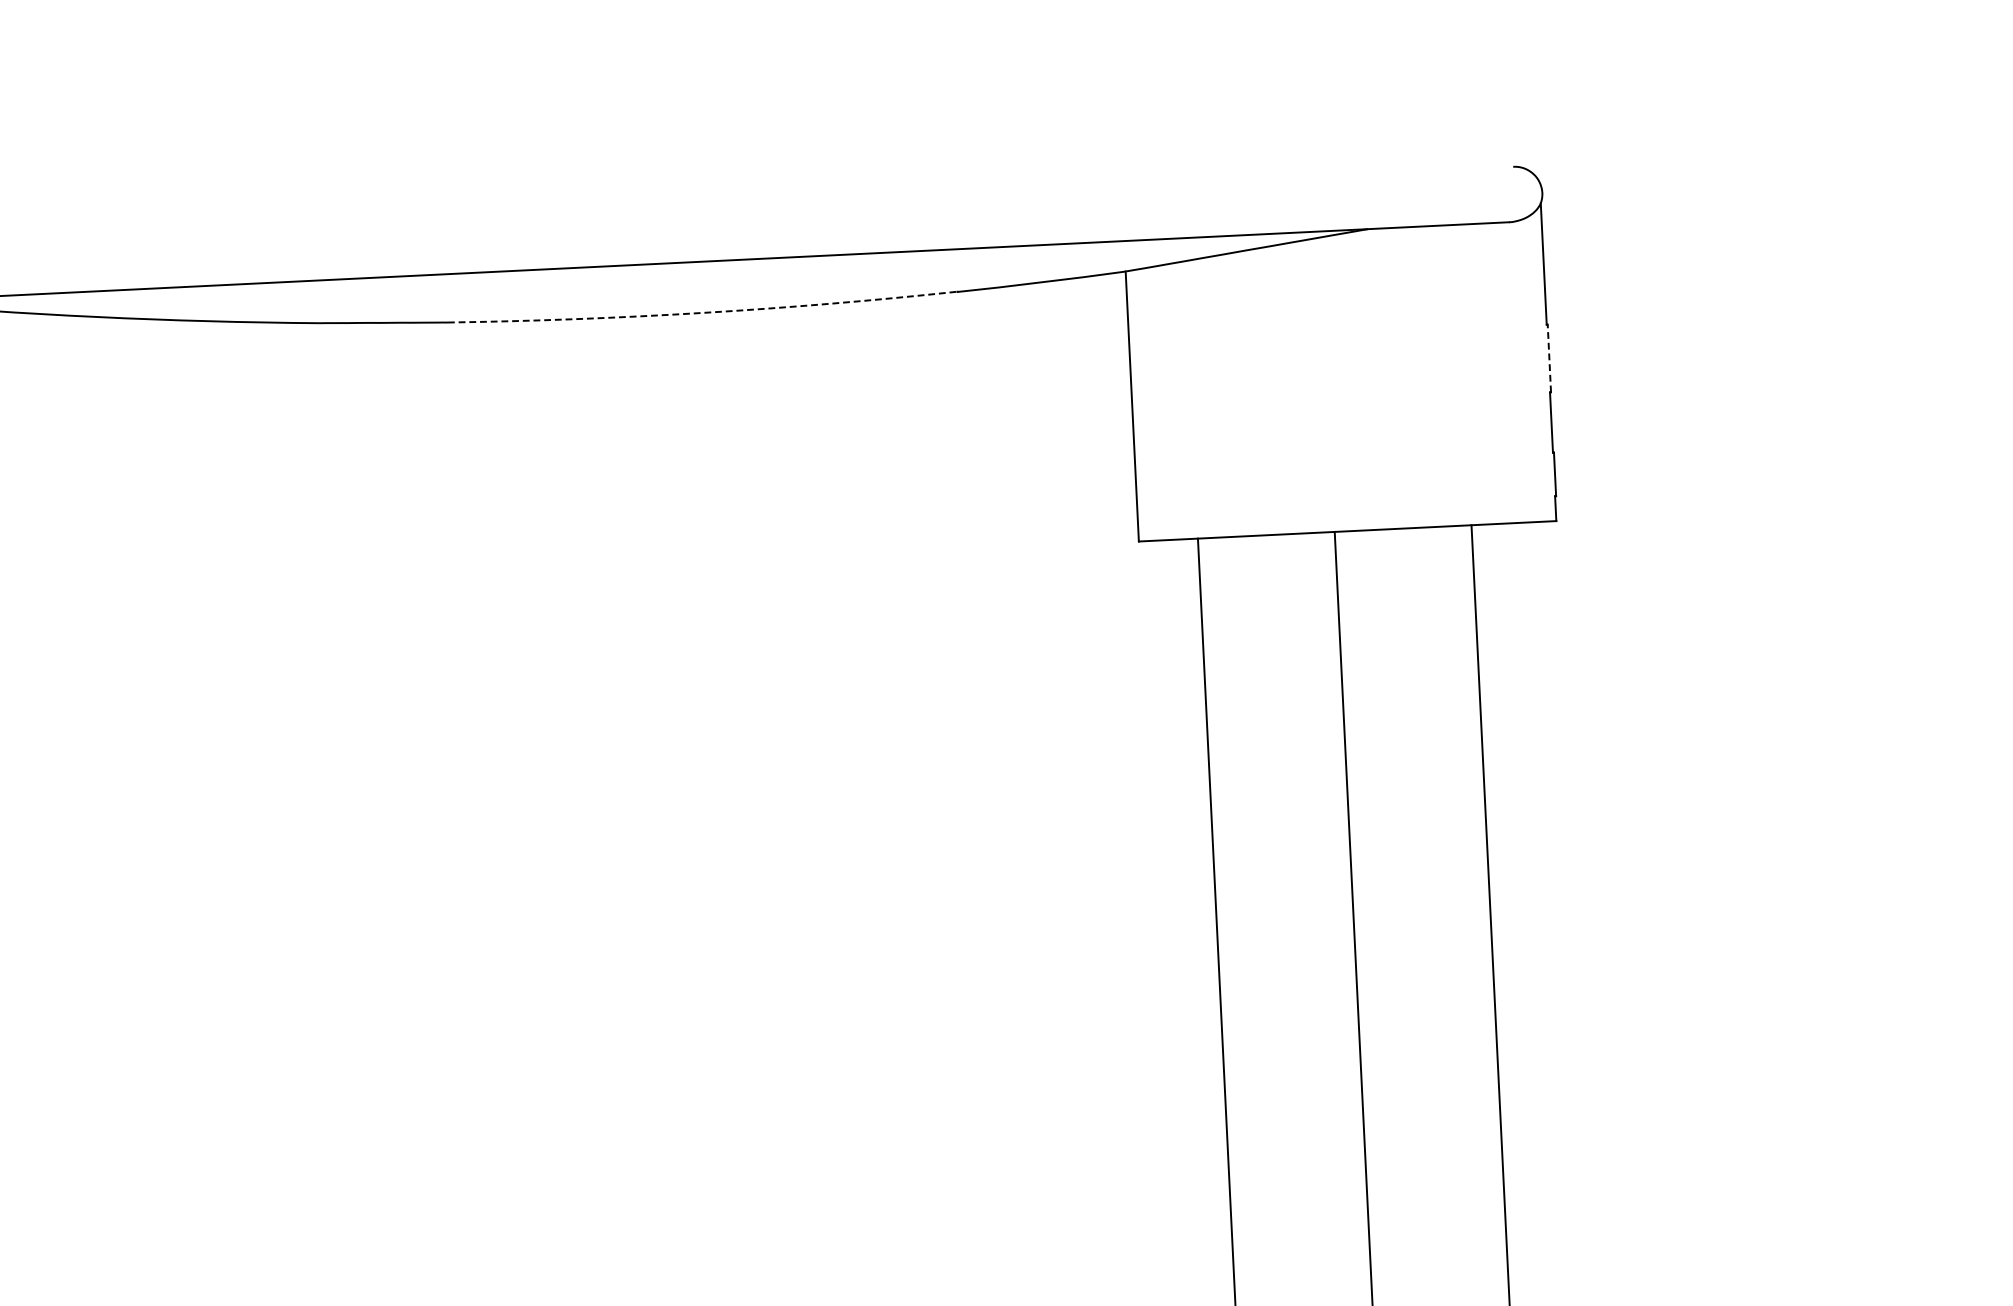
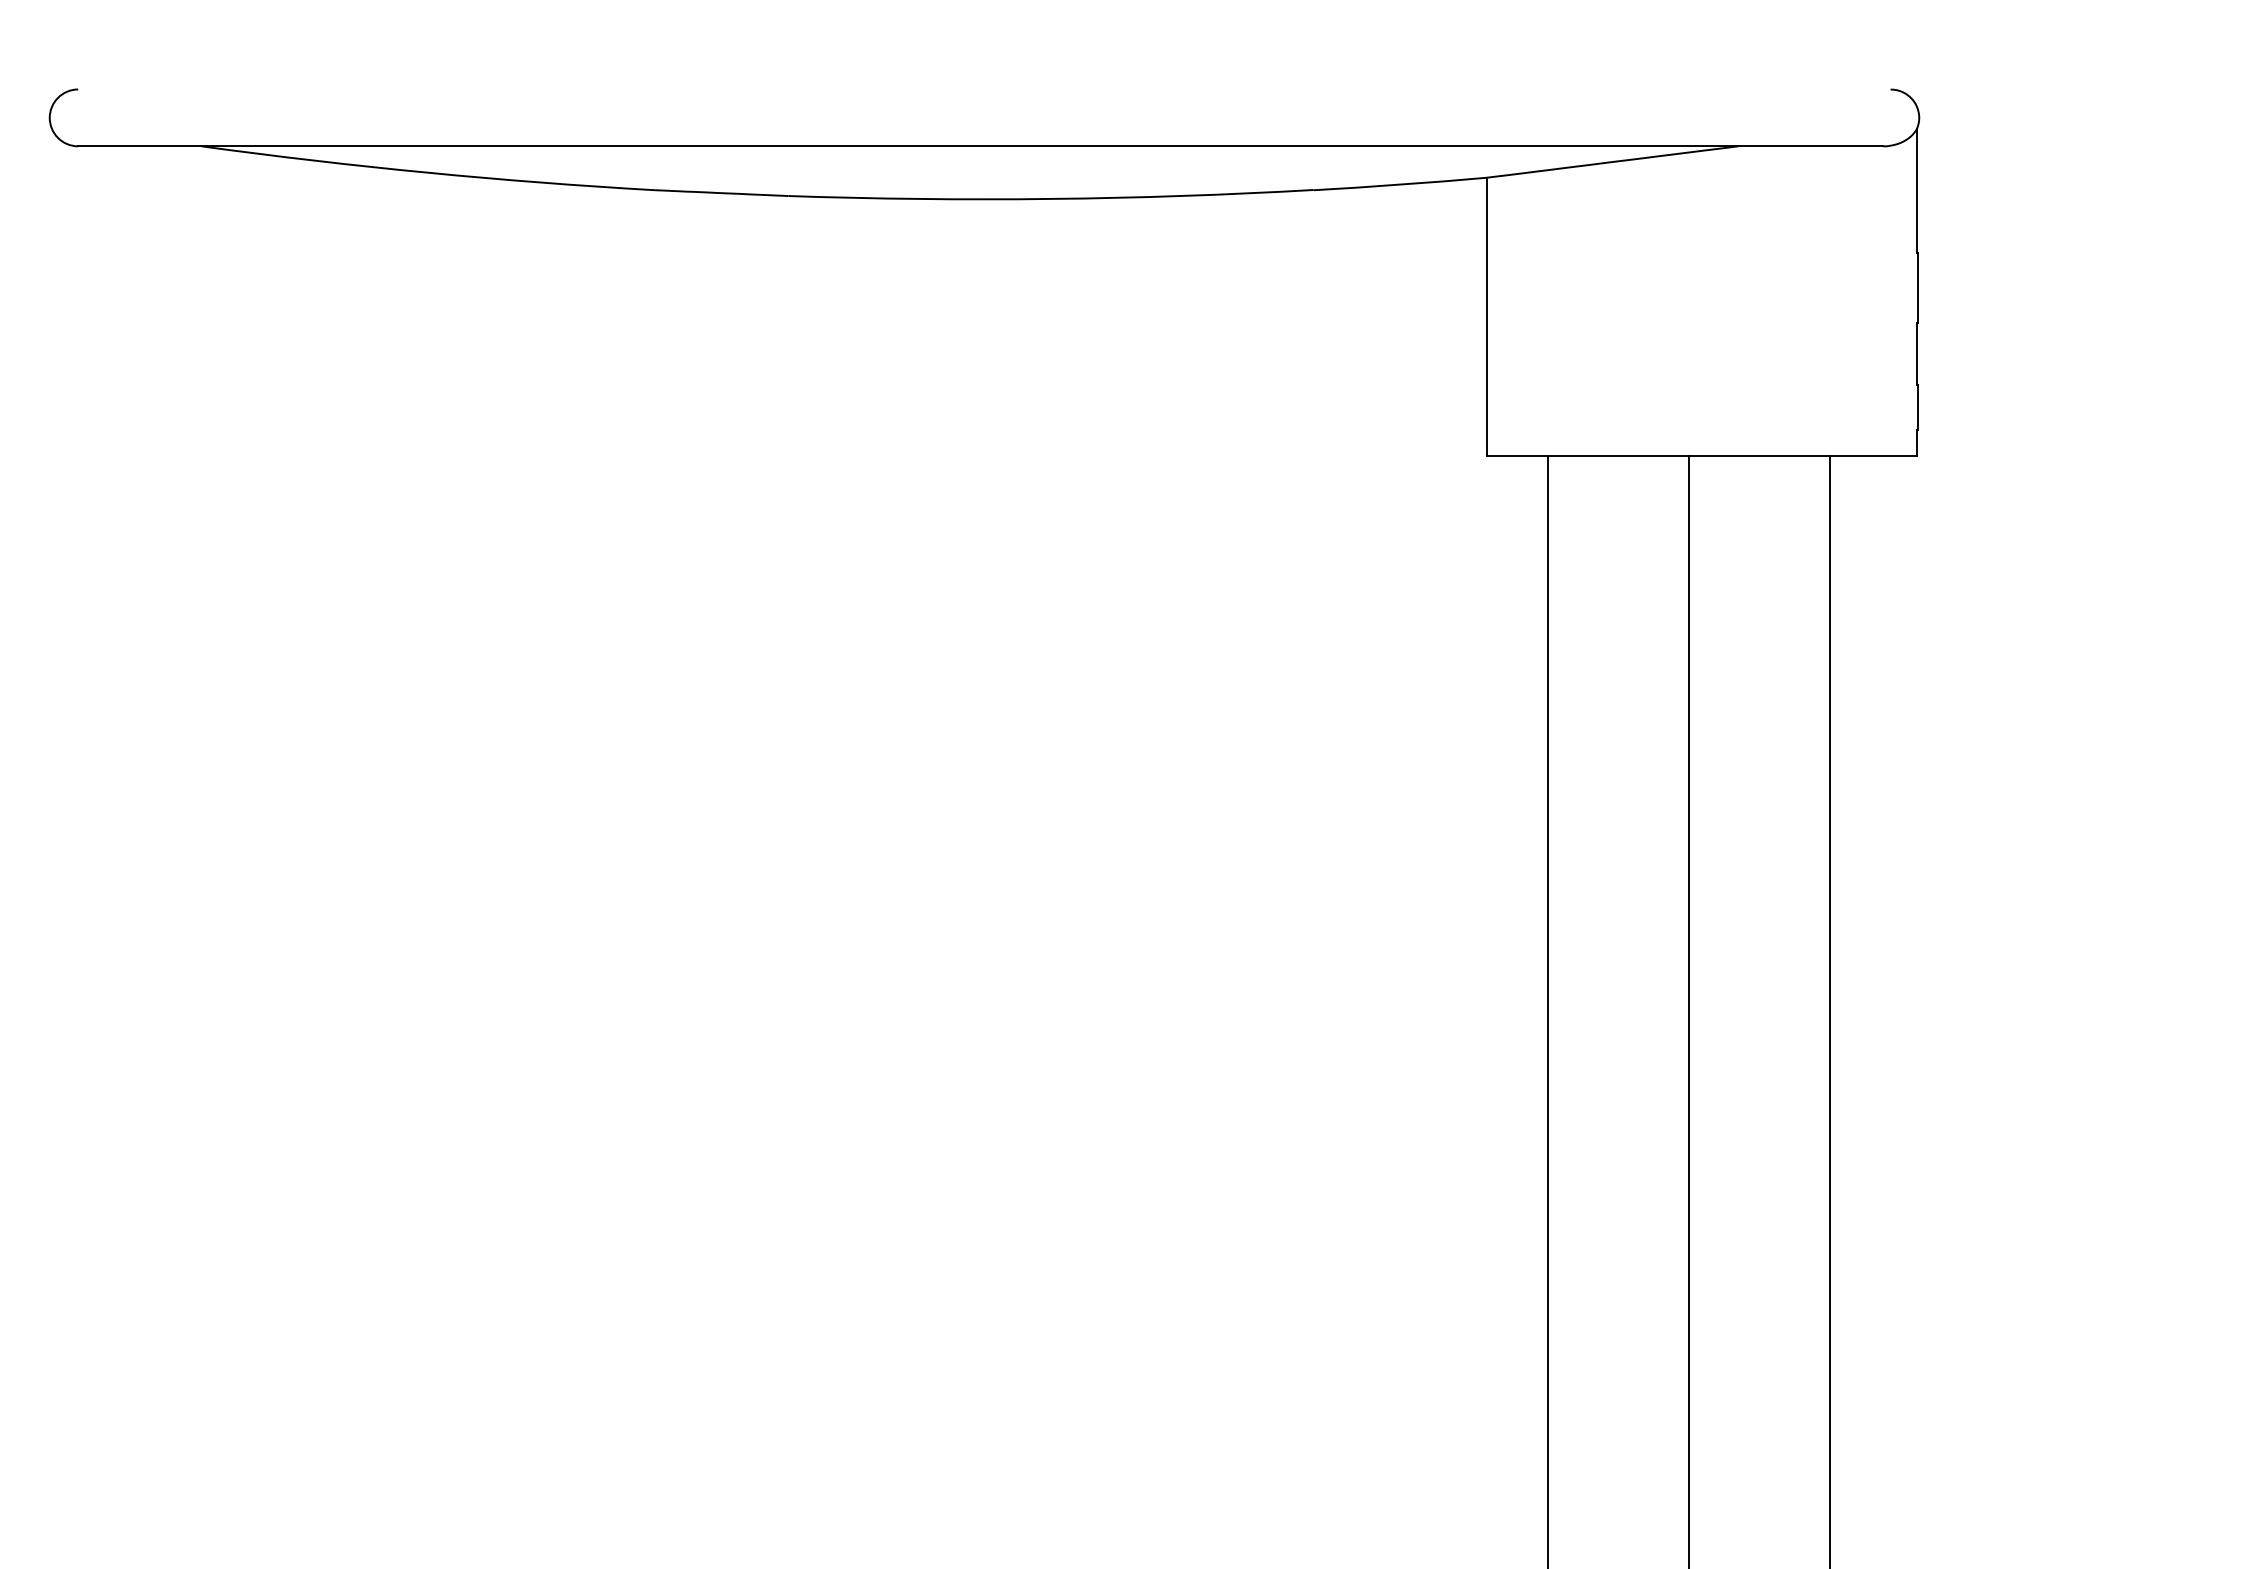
arc: (702, 312) -> (1050, 198), dashed -> solid
line: (1549, 358) -> (1918, 288), dashed -> solid

